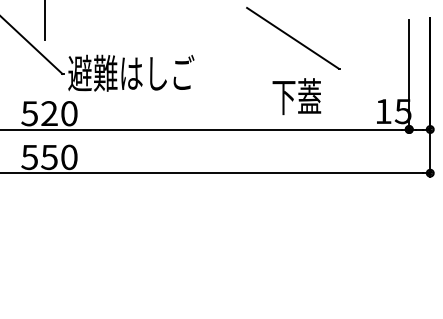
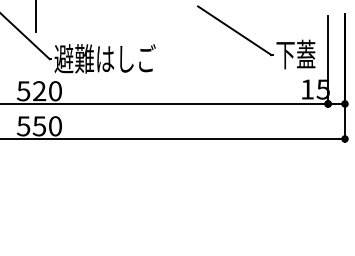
text: (296, 96) -> (295, 54), moved

